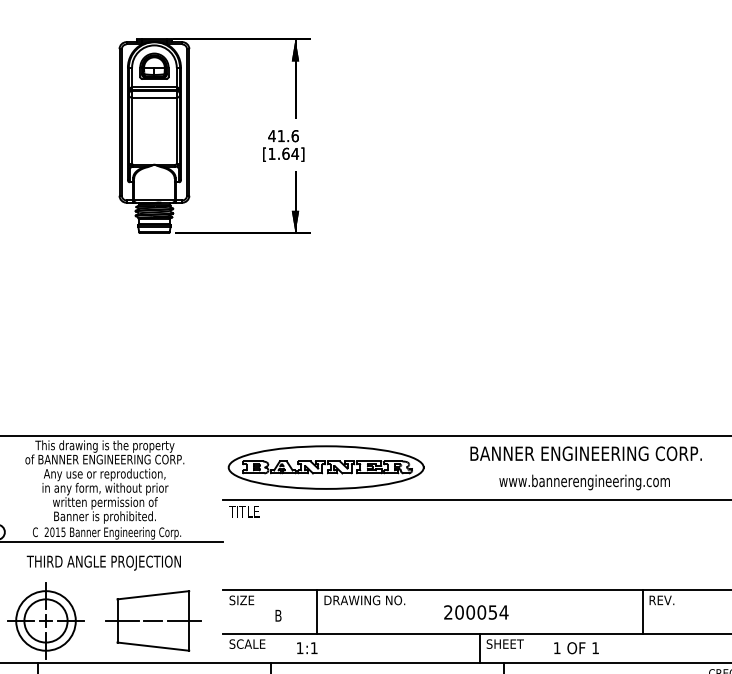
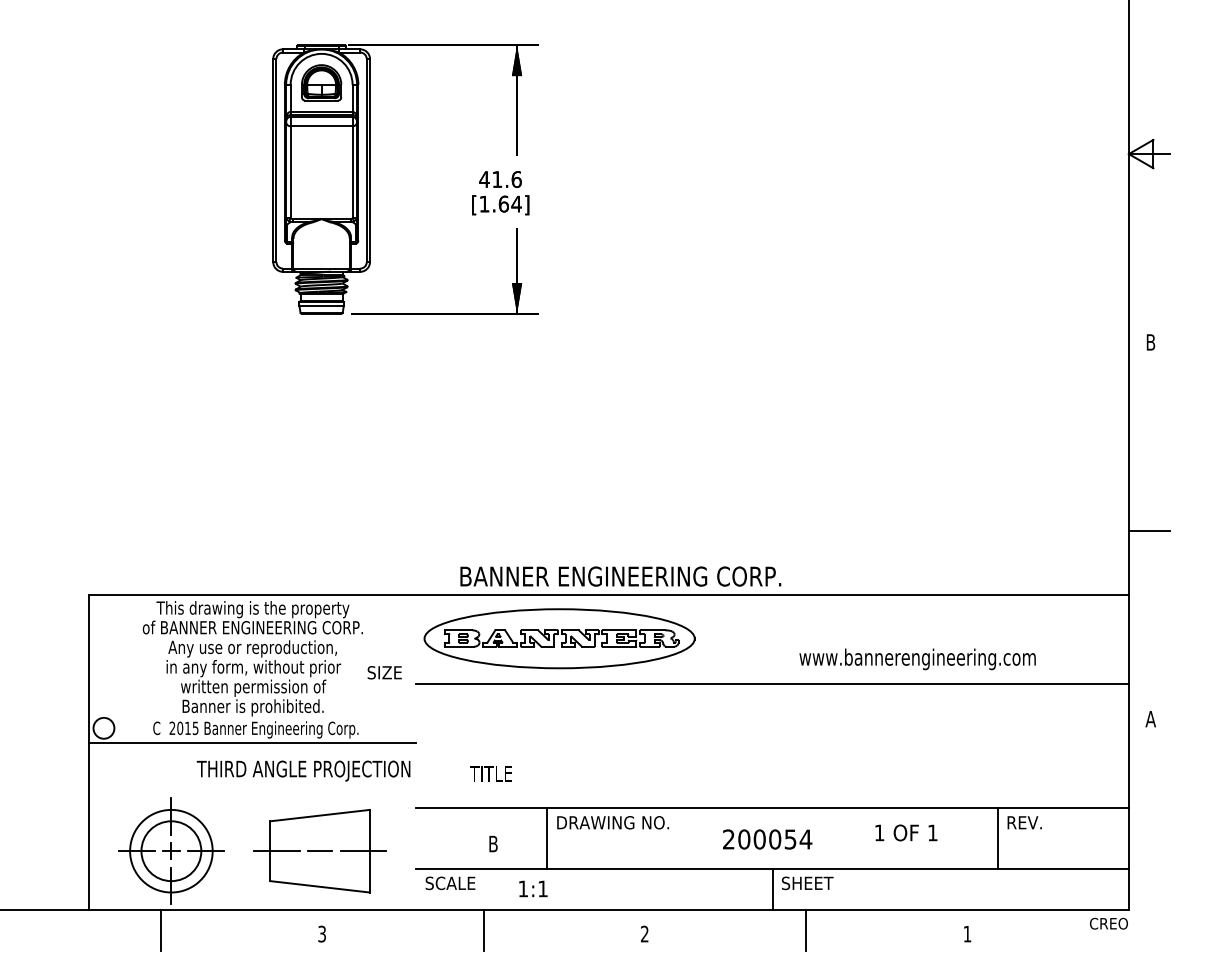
text: (585, 453) -> (620, 576), moved
text: (243, 511) -> (490, 773), moved
text: (103, 562) -> (303, 770), moved
text: (241, 600) -> (384, 672), moved
text: (576, 647) -> (906, 832), moved

